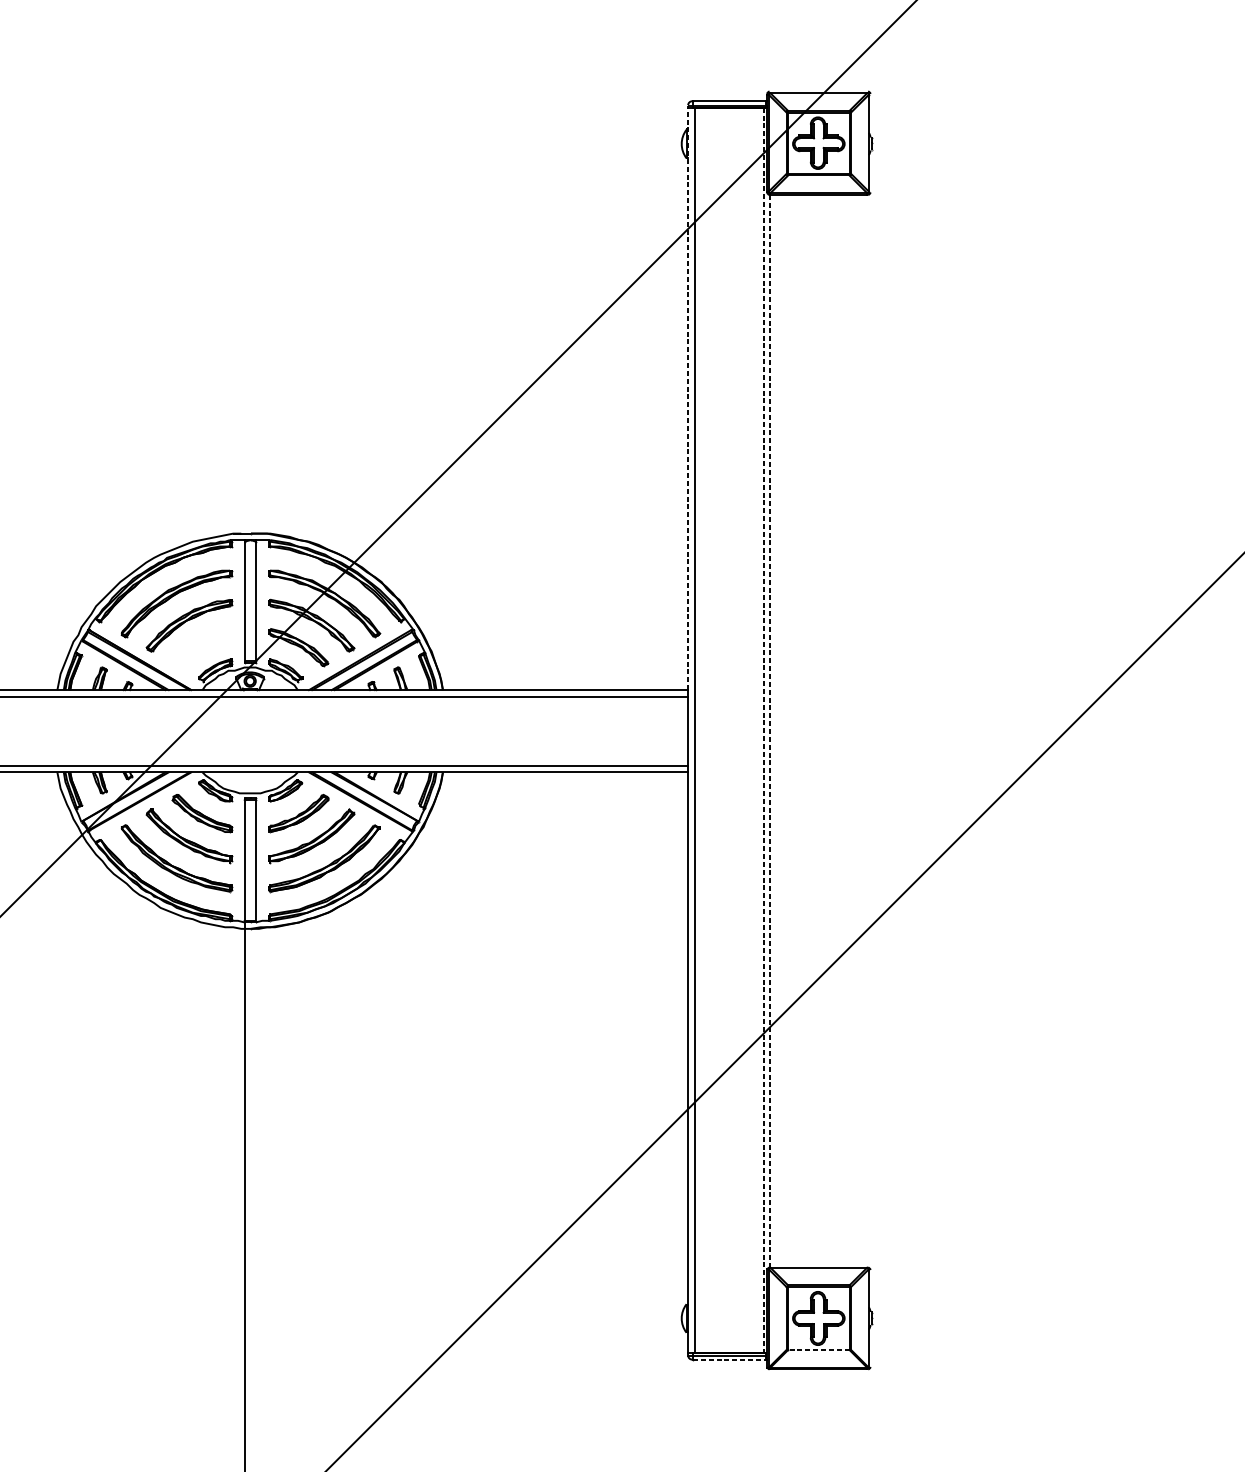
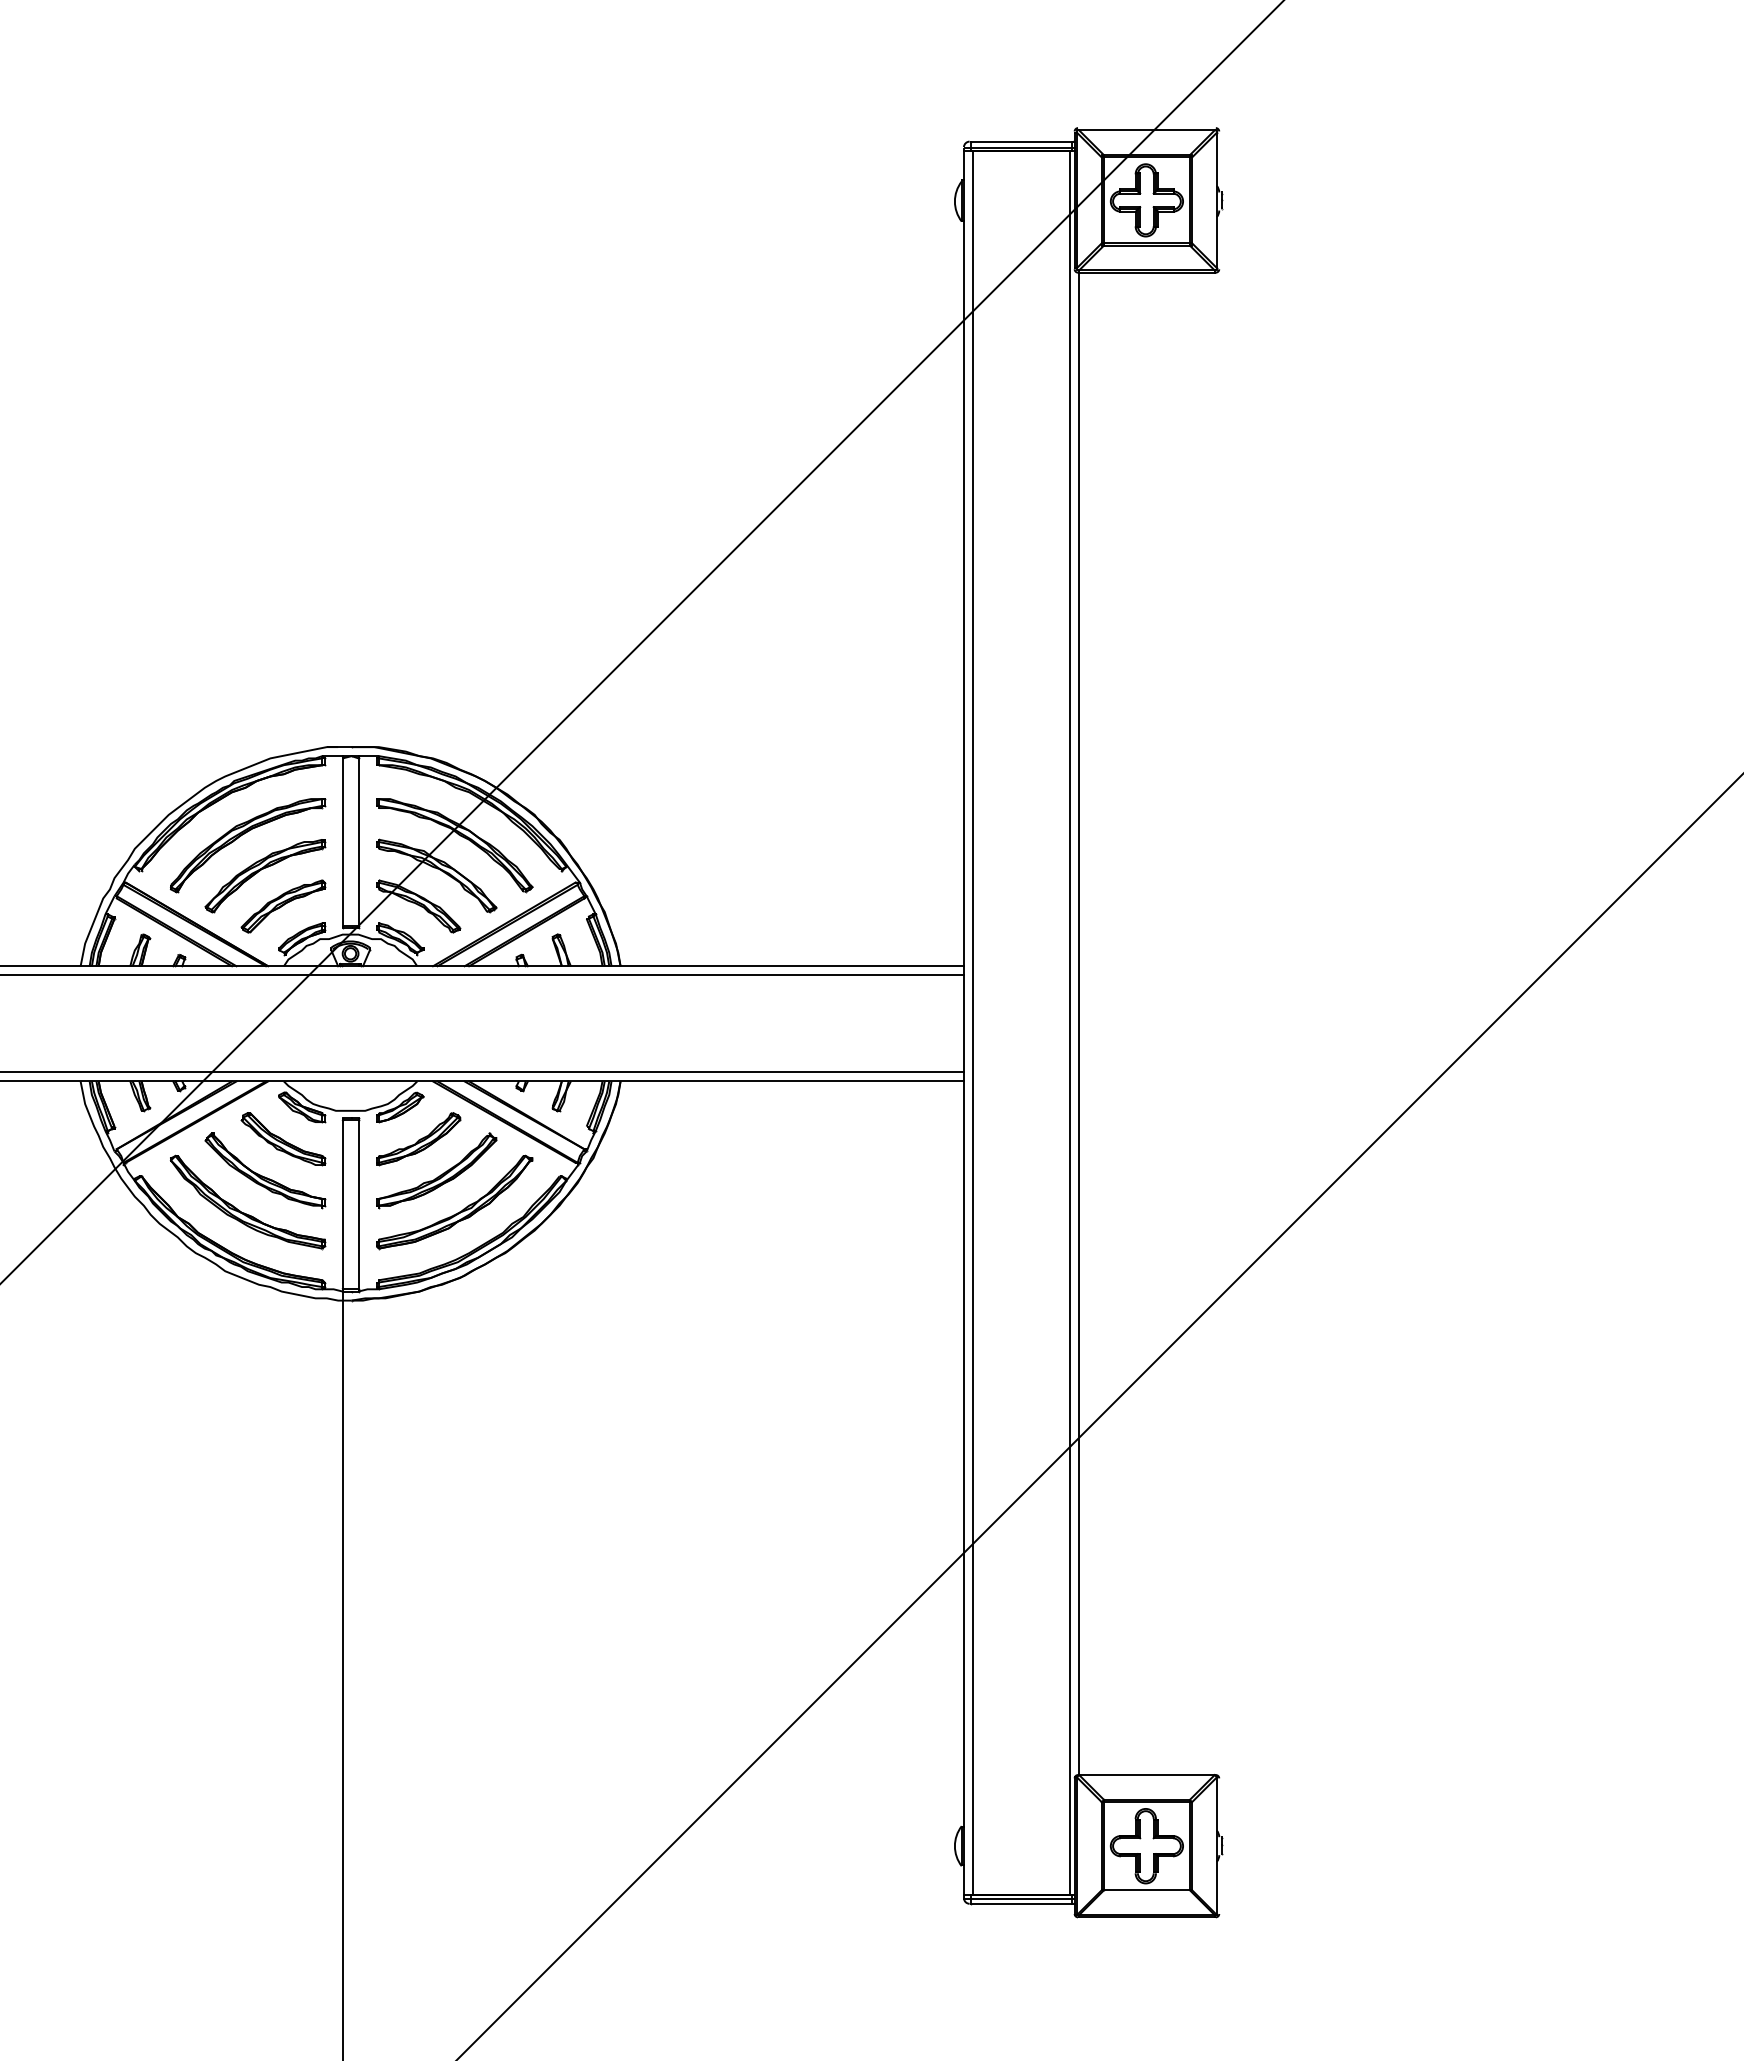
line: (687, 398) -> (963, 558), dashed -> solid
part: (202, 647) -> (283, 906), added
line: (764, 731) -> (1070, 1023), dashed -> solid
line: (770, 731) -> (1079, 1024), dashed -> solid
line: (818, 1350) -> (1146, 1890), dashed -> solid
line: (729, 1359) -> (1021, 1903), dashed -> solid

